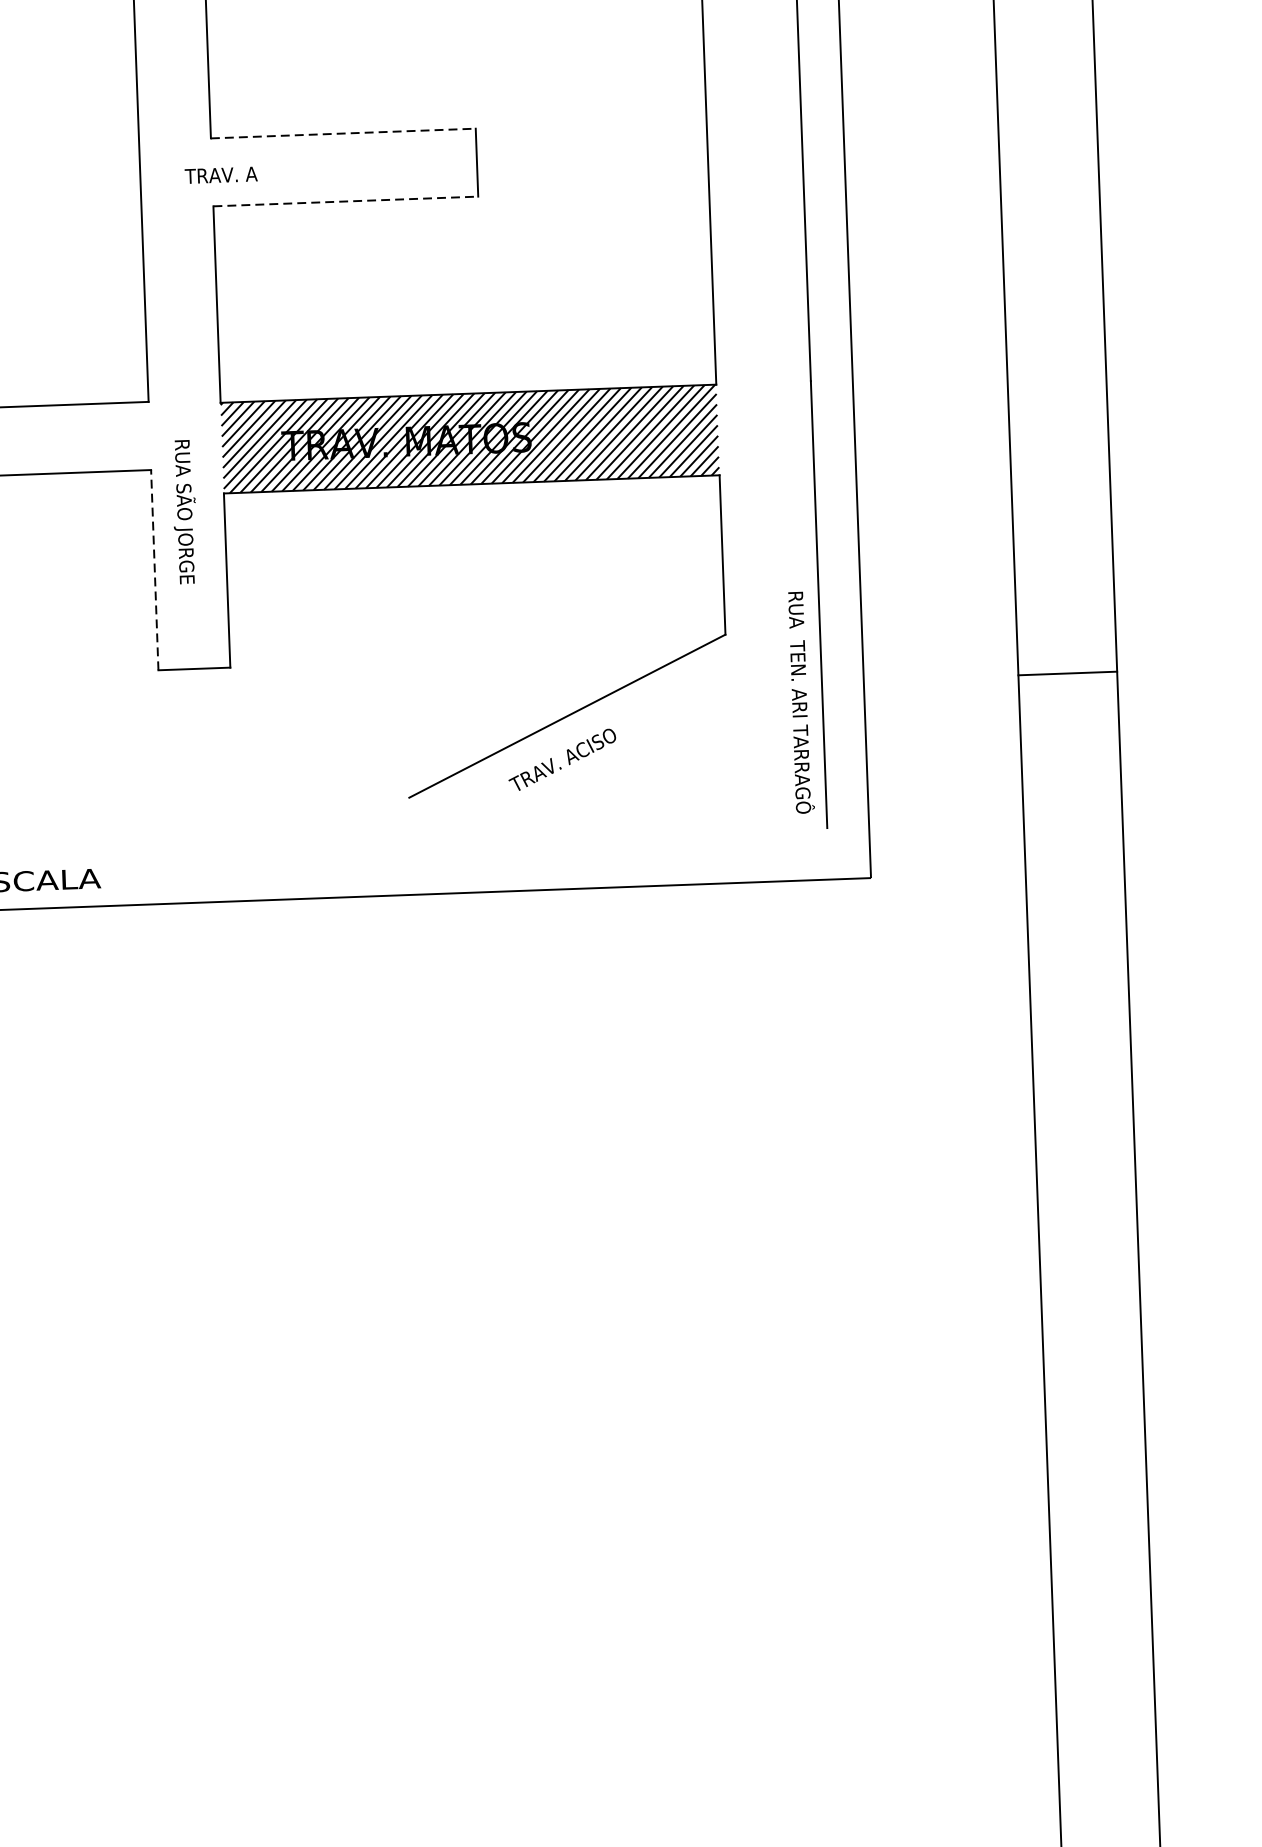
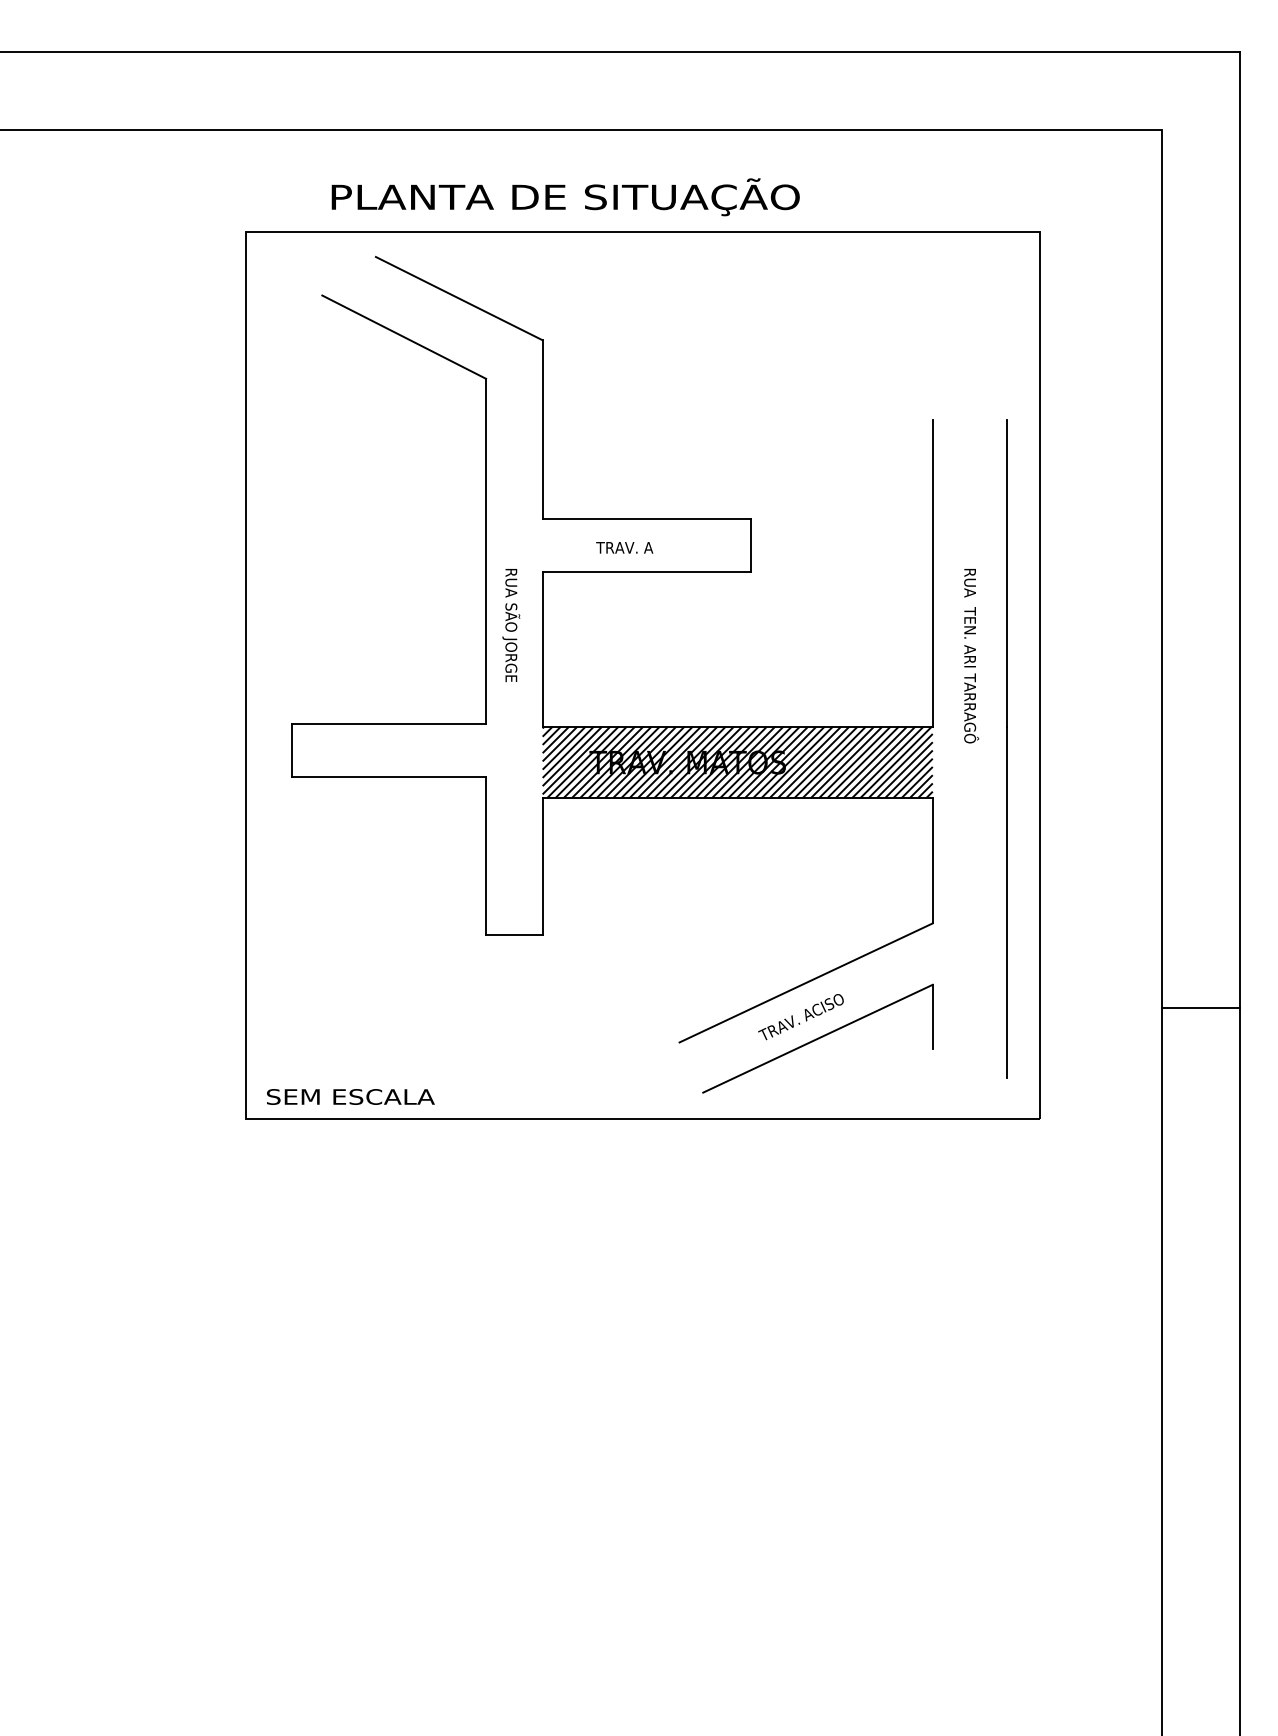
line: (344, 133) -> (647, 518), dashed -> solid
text: (220, 174) -> (624, 547), moved
line: (346, 202) -> (647, 572), dashed -> solid
text: (184, 512) -> (511, 625), moved
line: (155, 570) -> (486, 856), dashed -> solid
line: (1067, 673) -> (1200, 1007), moved
text: (801, 703) -> (971, 656), moved
part: (584, 786) -> (817, 1038), added

